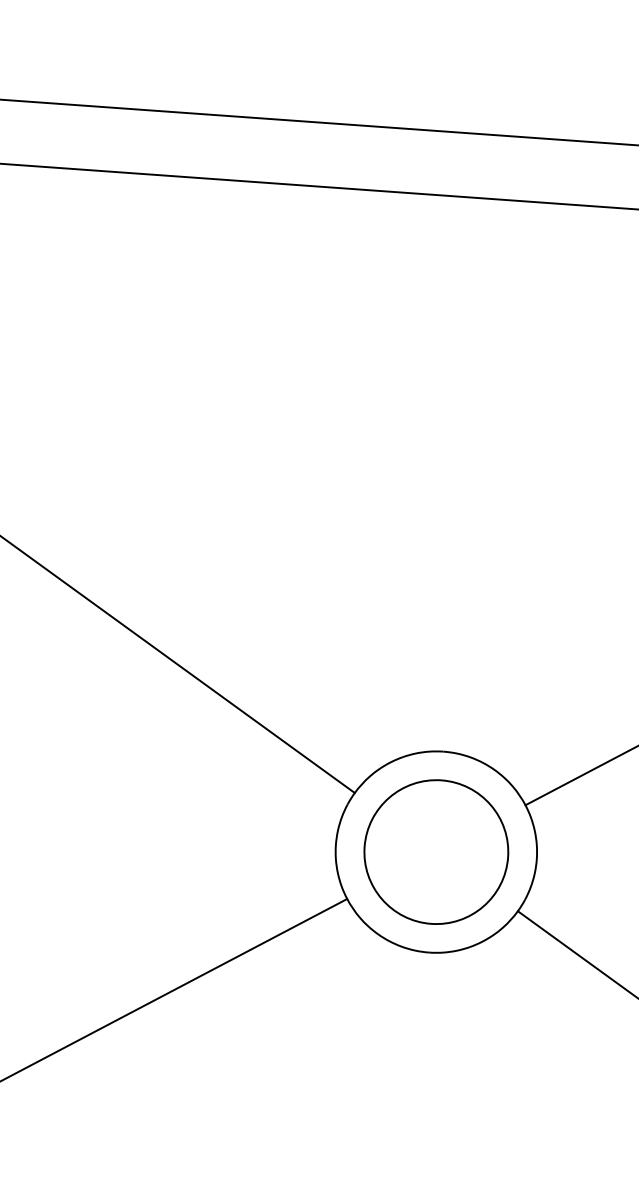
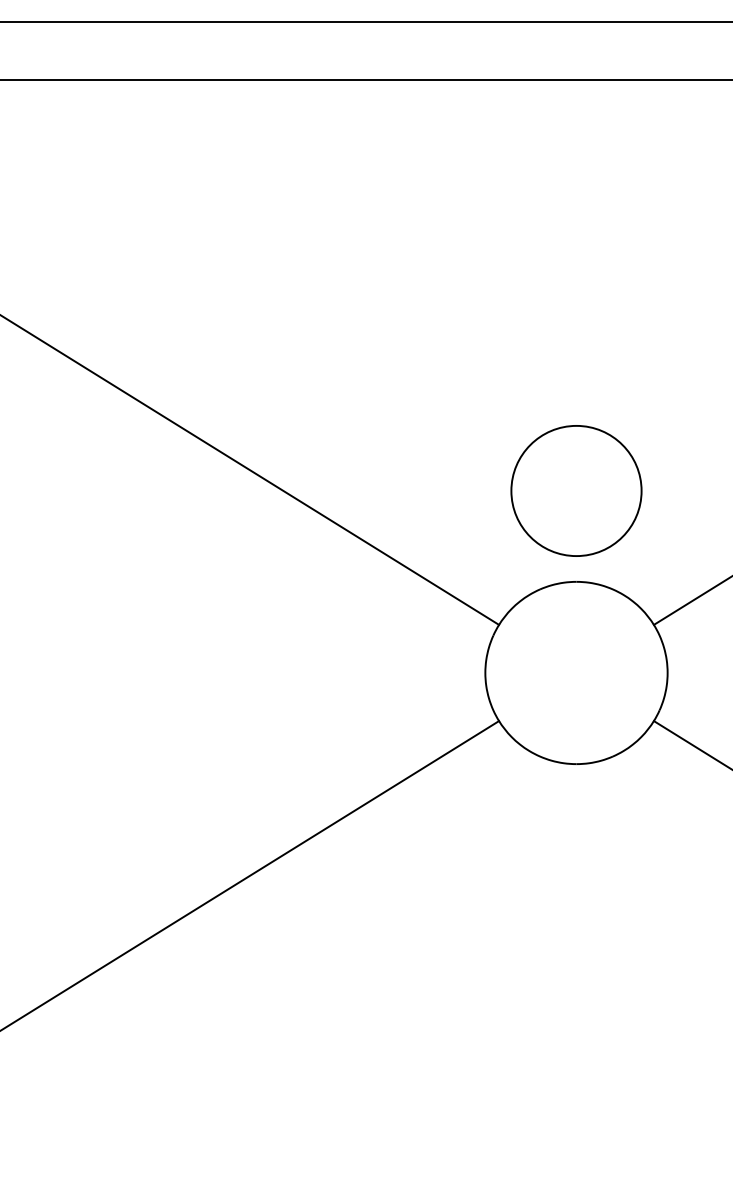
circle: (436, 851) -> (576, 490), moved

